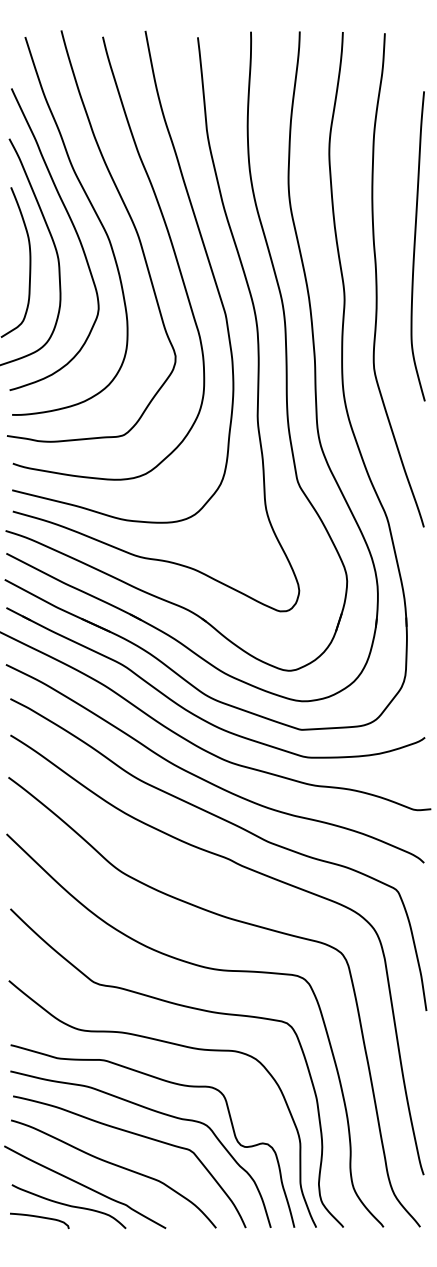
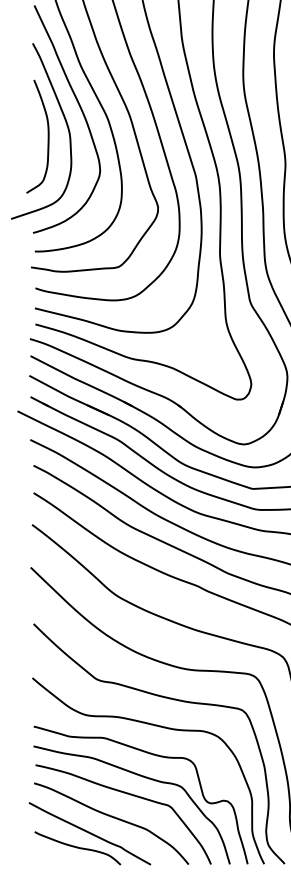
curve: (41, 1218) -> (57, 857), removed

